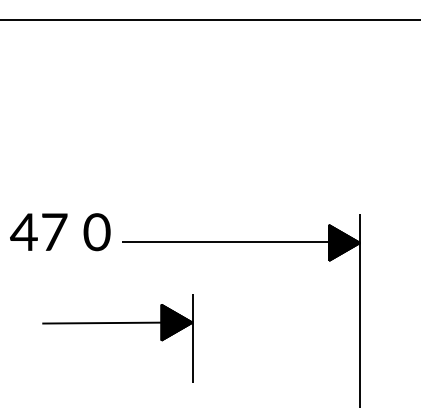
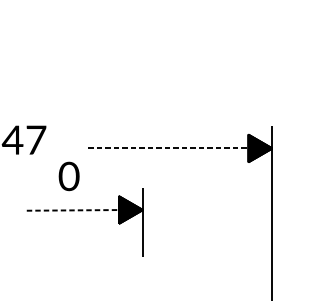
text: (96, 232) -> (68, 176), moved
line: (235, 241) -> (176, 147), solid -> dashed
line: (101, 323) -> (72, 210), solid -> dashed

